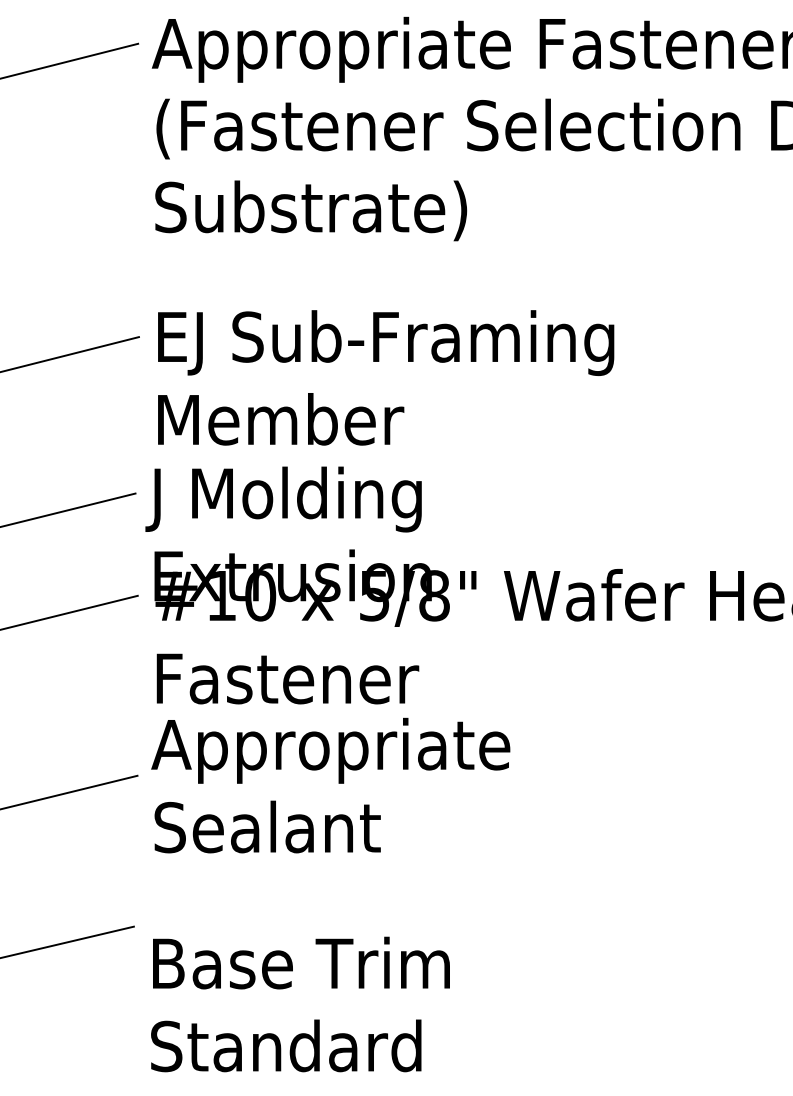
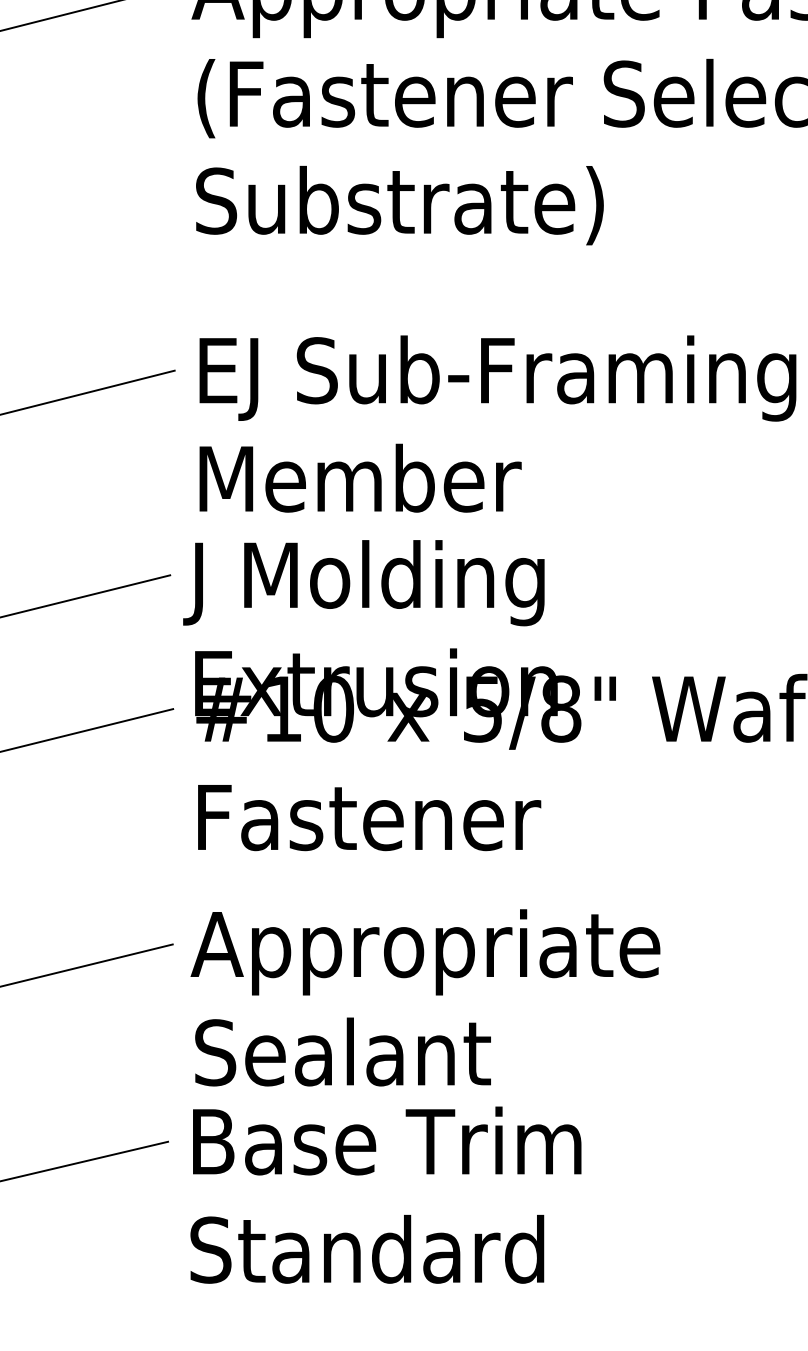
text: (330, 785) -> (425, 997), moved
text: (300, 1004) -> (385, 1195), moved

